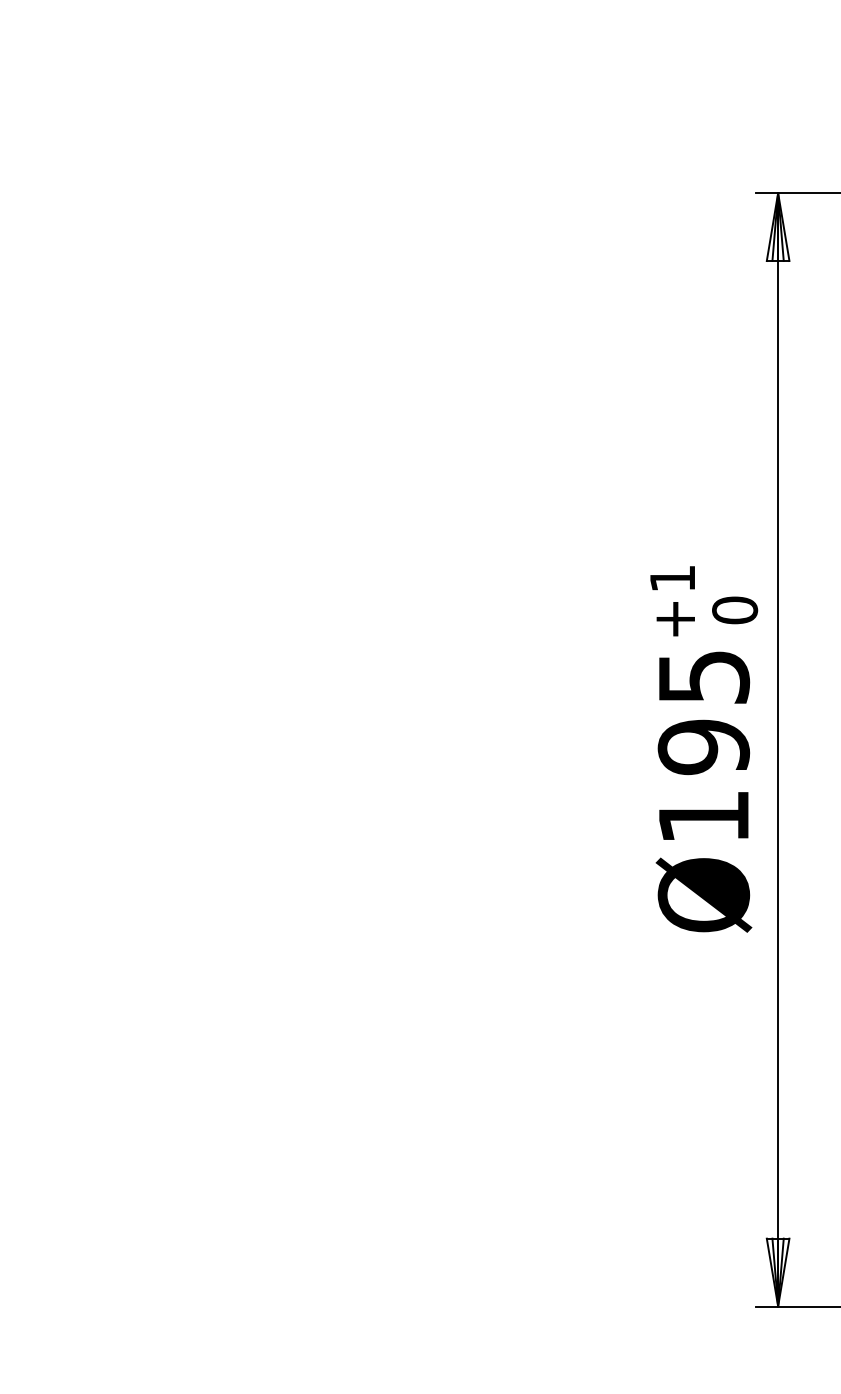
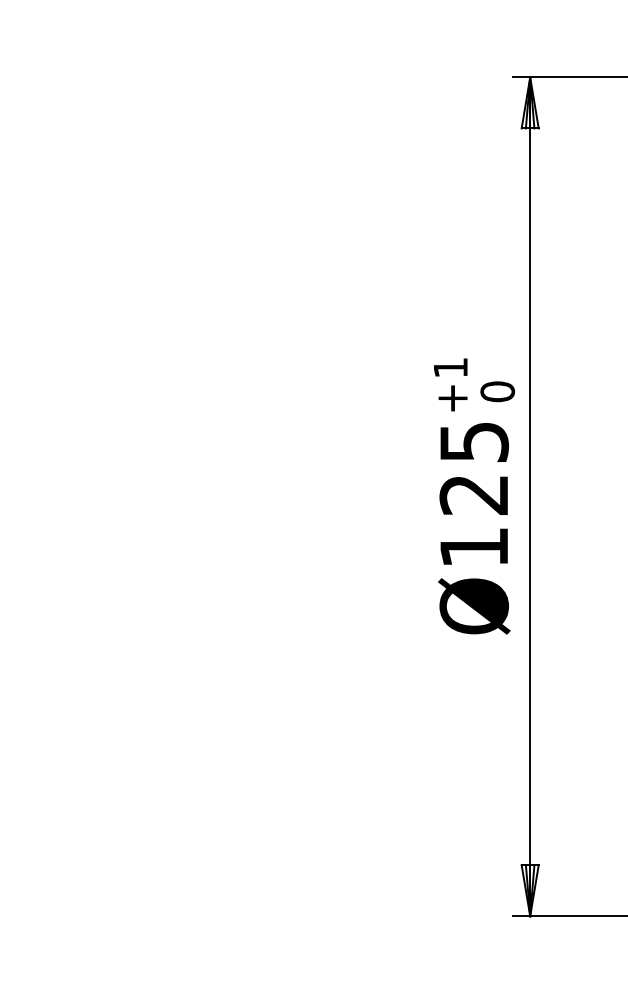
text: (703, 747) -> (473, 495), Ø195 -> Ø125

